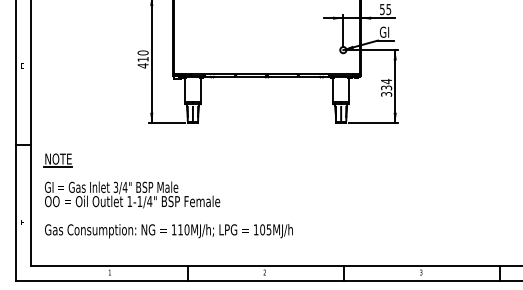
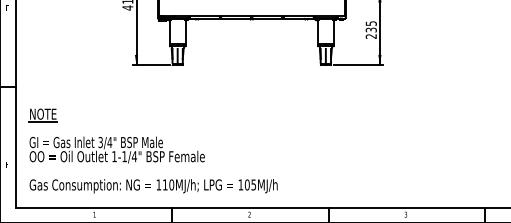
text: (386, 87) -> (371, 29), 334 -> 235
part: (167, 195) -> (152, 150), moved

